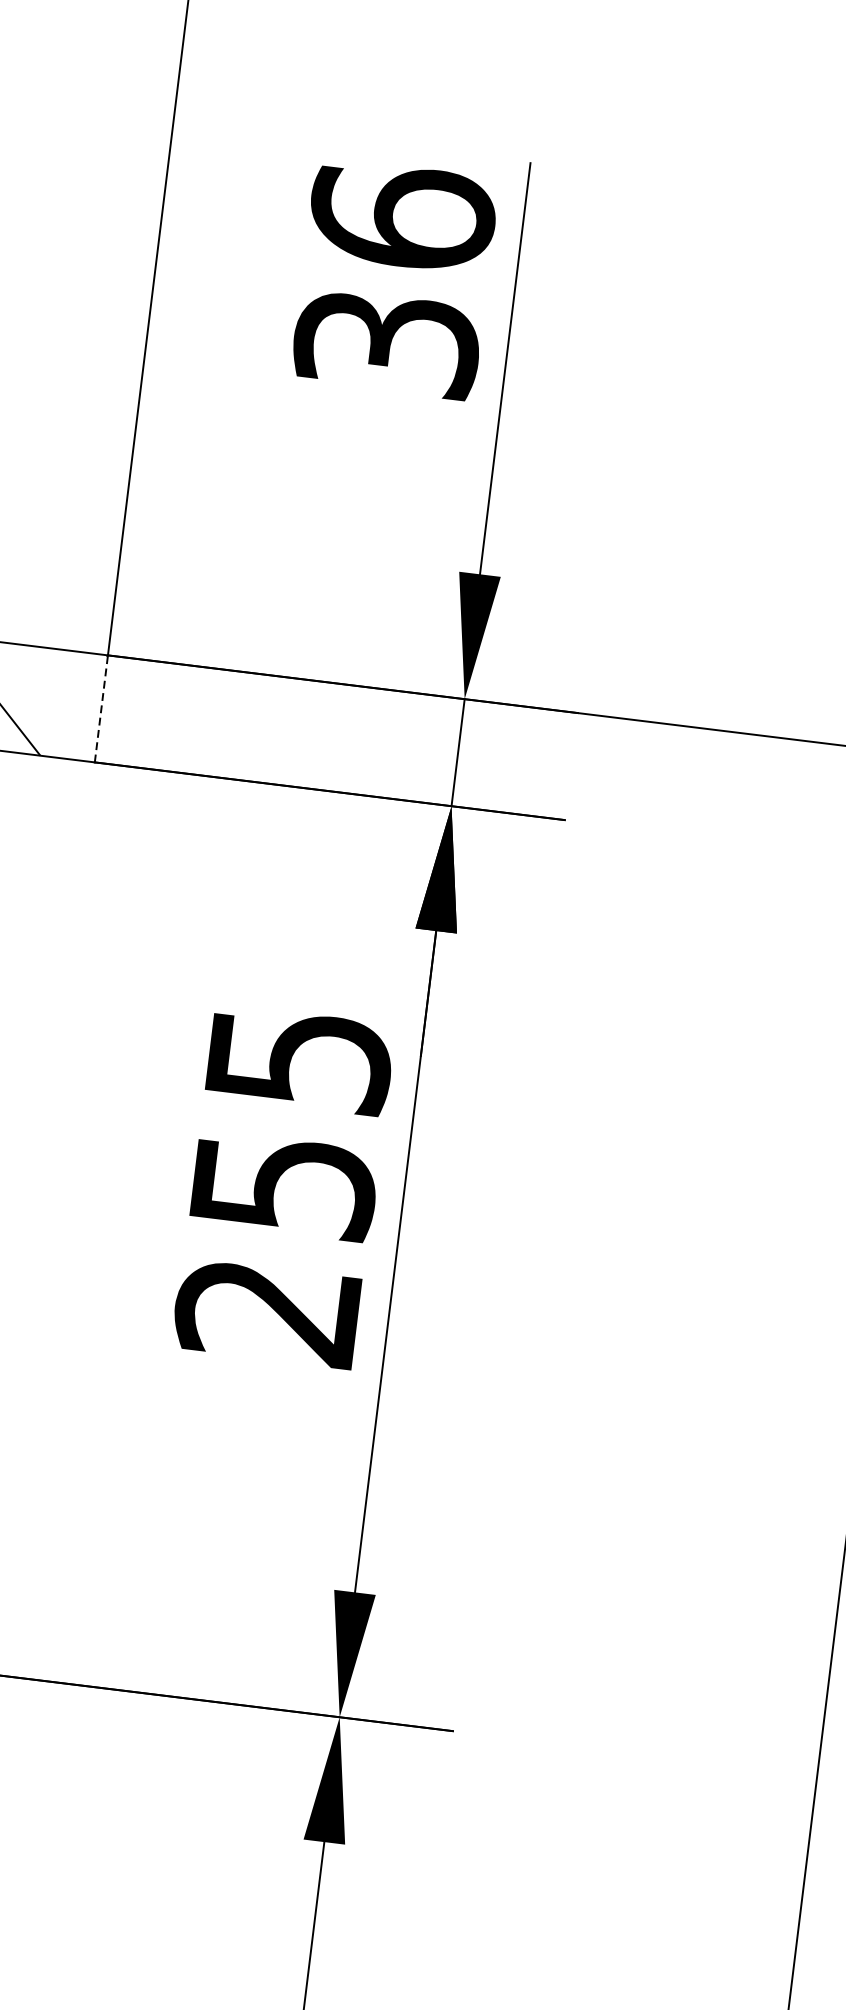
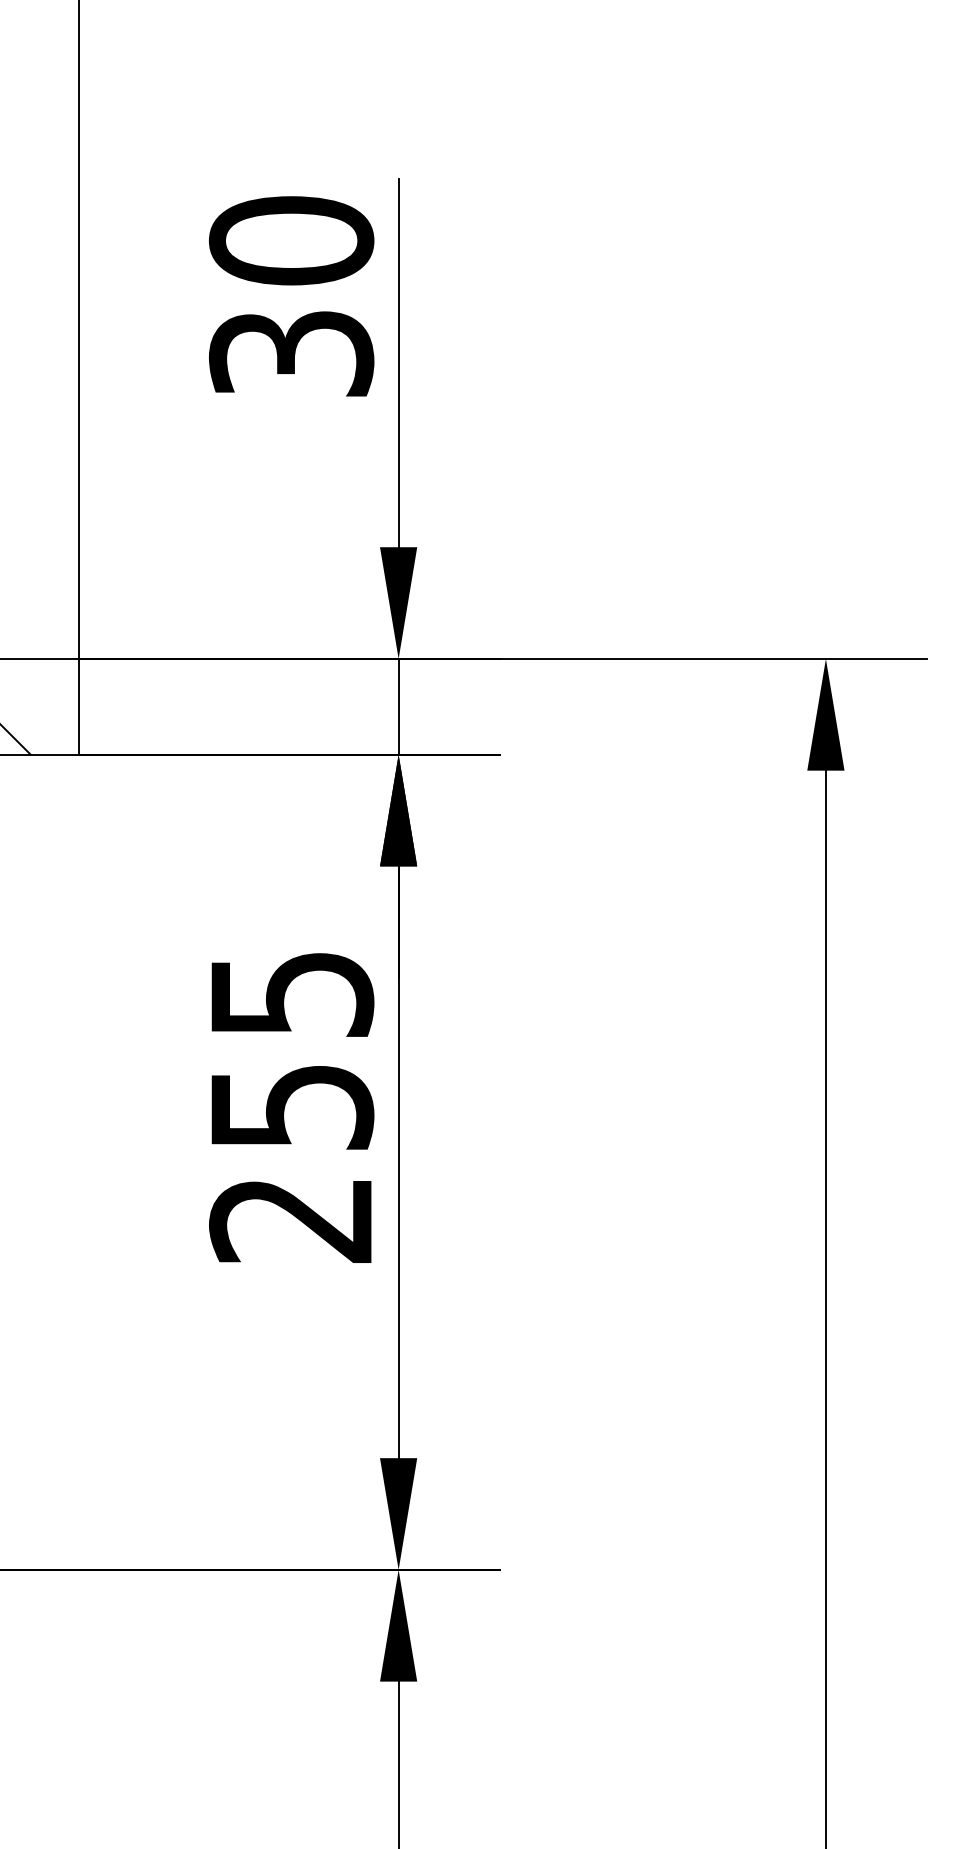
text: (402, 216) -> (291, 240), 36 -> 30
line: (101, 708) -> (79, 706), dashed -> solid

